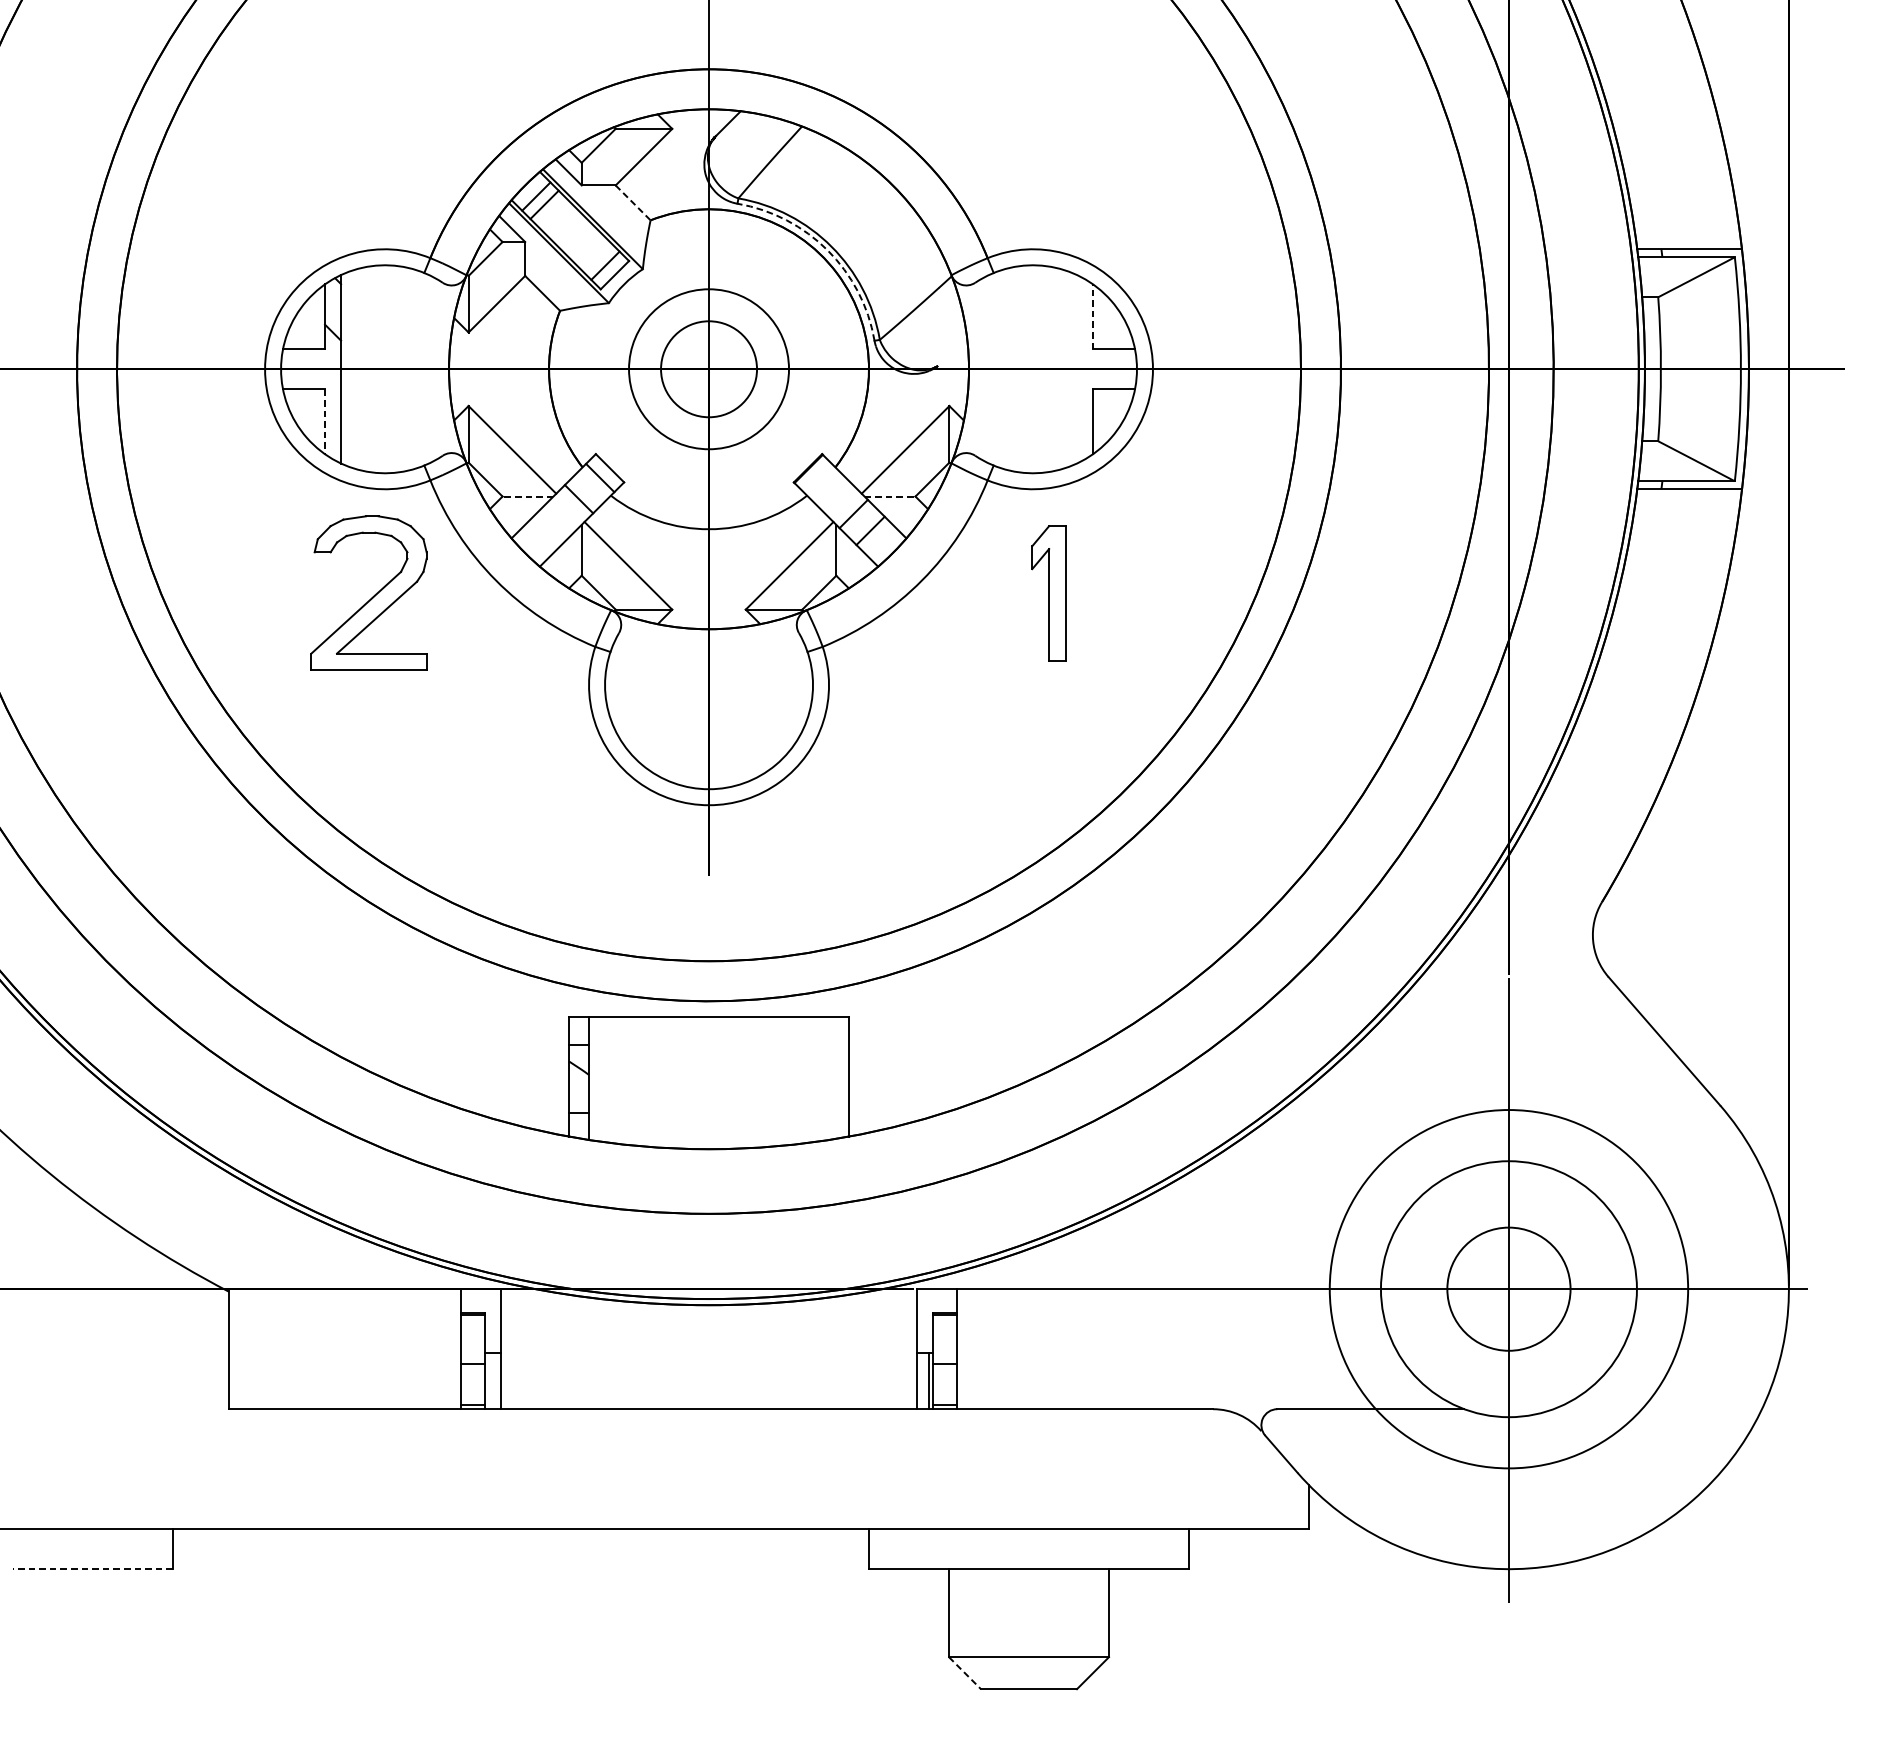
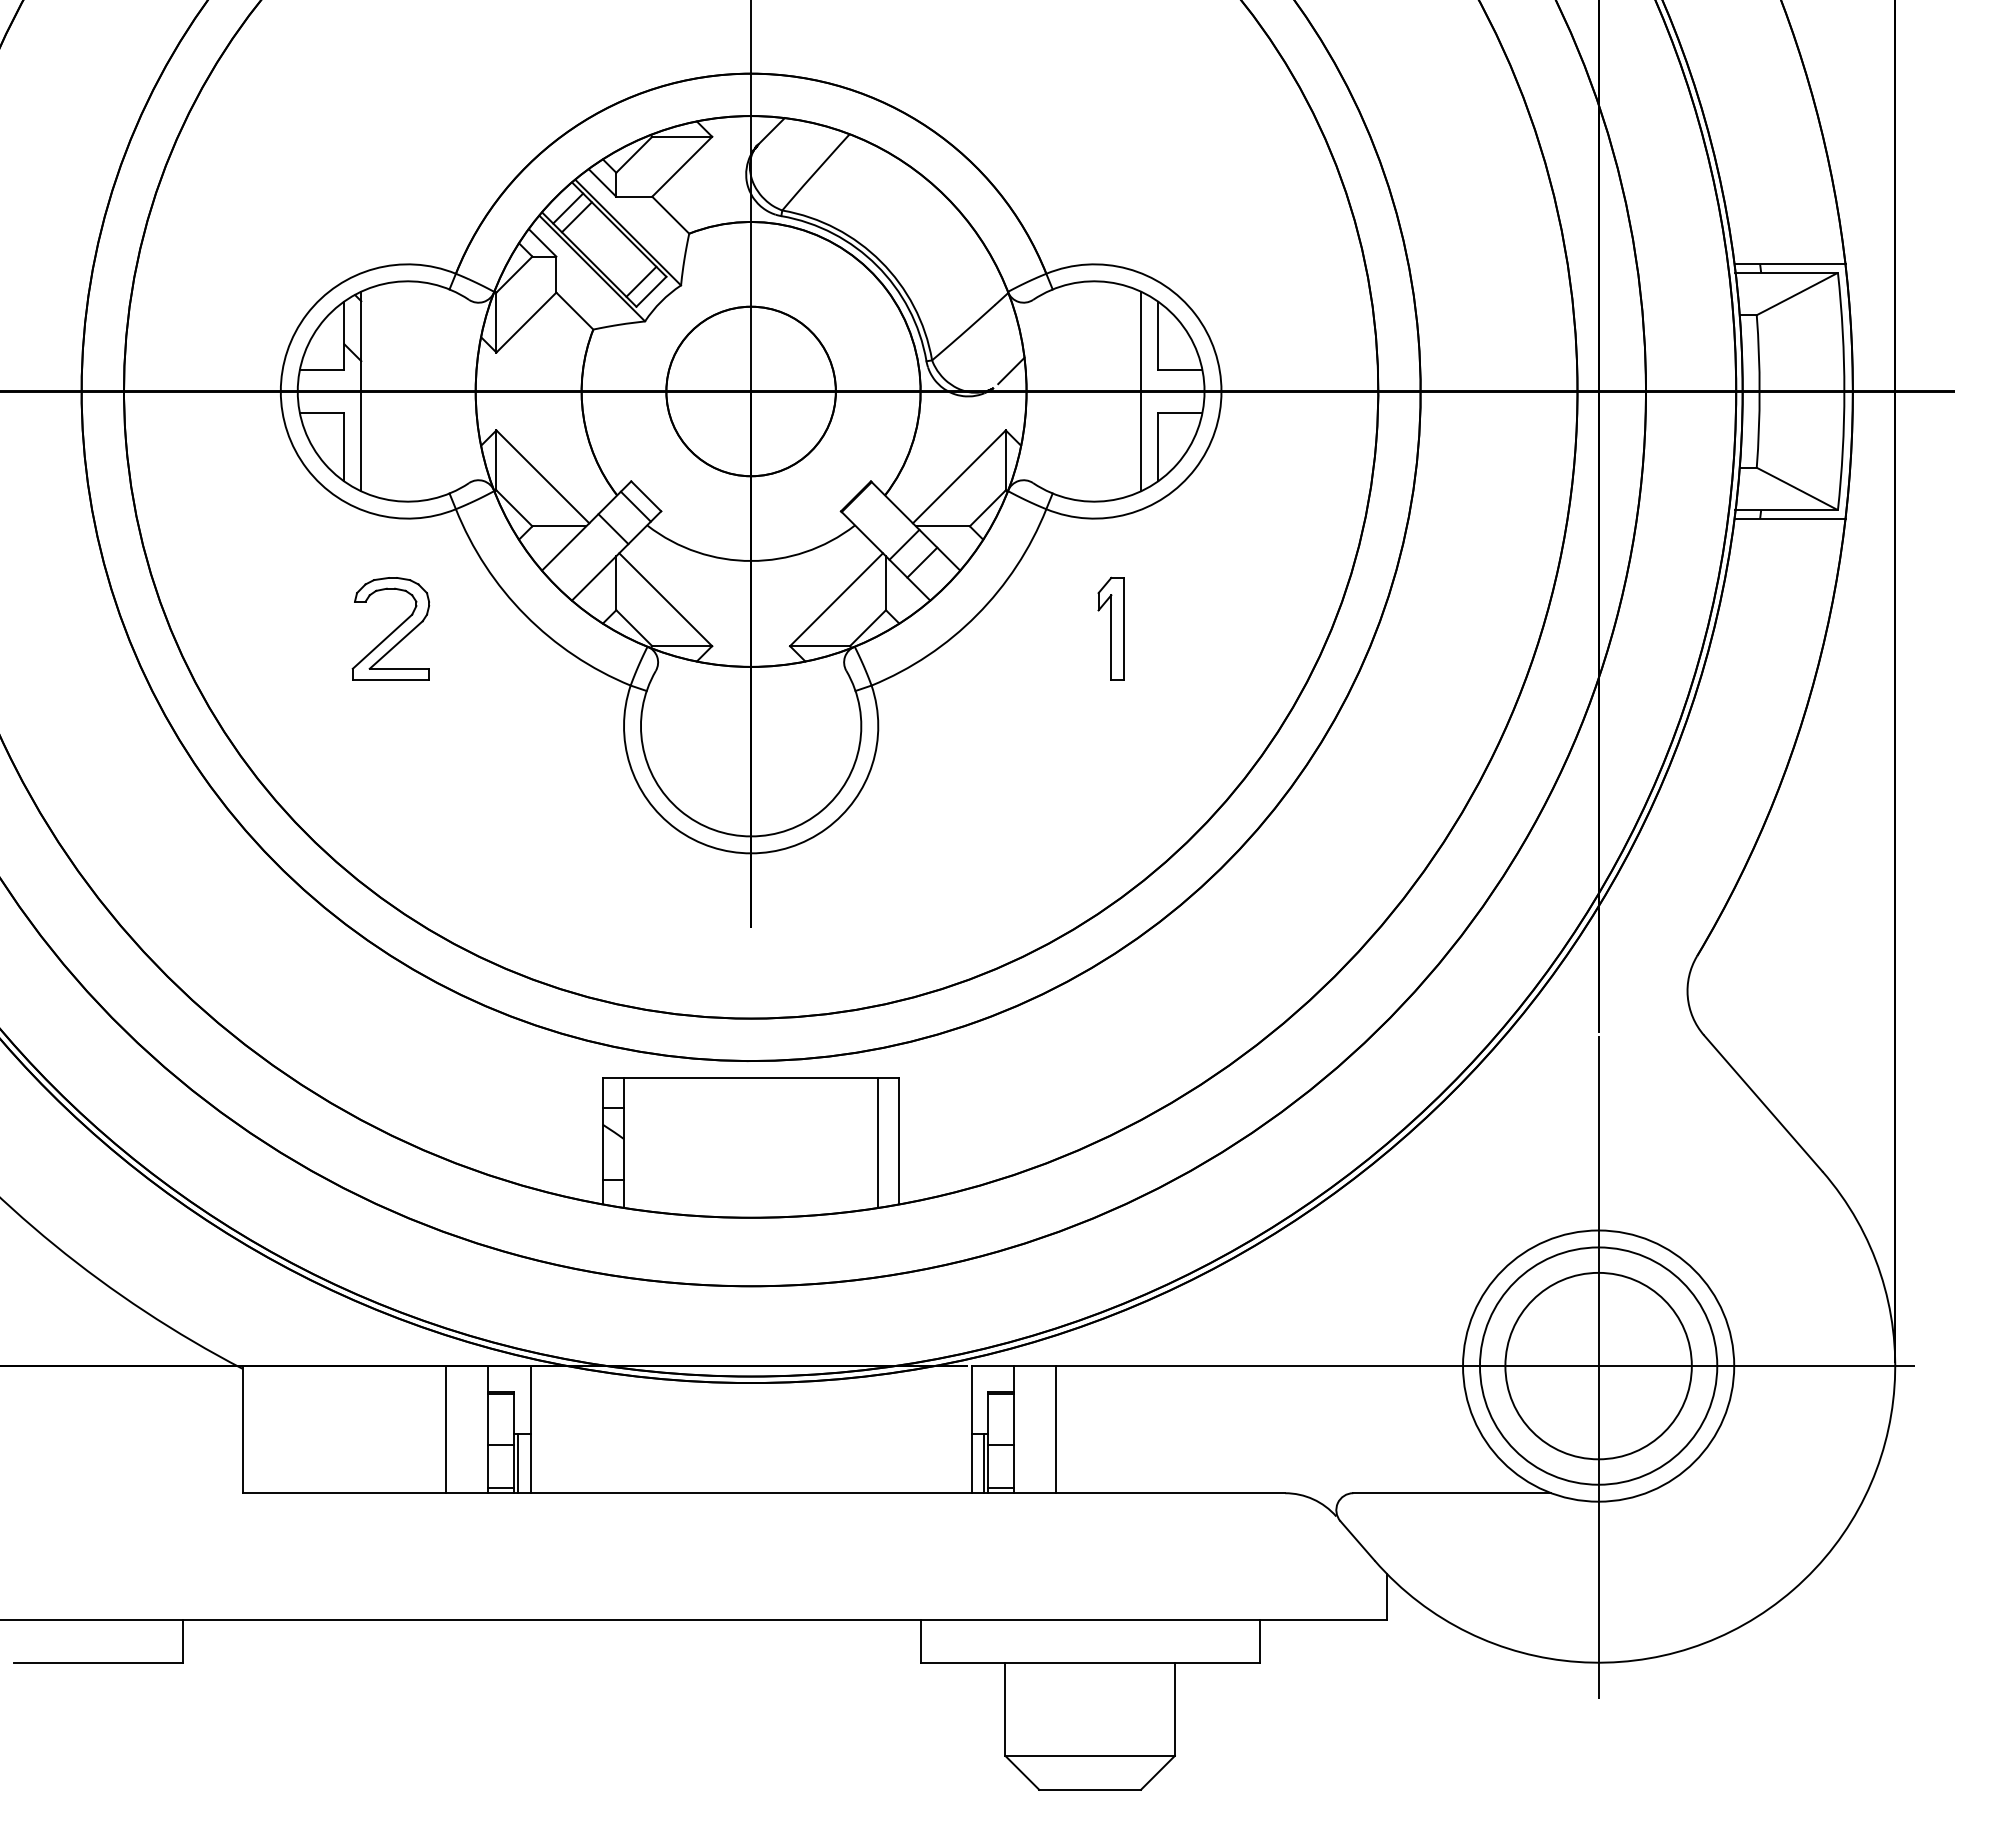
line: (633, 203) -> (671, 215), dashed -> solid
arc: (827, 250) -> (876, 265), dashed -> solid
line: (1092, 316) -> (1157, 335), dashed -> solid
line: (954, 349) -> (1011, 370), added
circle: (708, 369) -> (750, 391), size x1.67
line: (1076, 369) -> (1140, 391), added
line: (325, 422) -> (344, 447), dashed -> solid
line: (528, 496) -> (559, 526), dashed -> solid
line: (889, 496) -> (942, 526), dashed -> solid
part: (368, 592) -> (390, 628), size x0.62
part: (1048, 592) -> (1110, 628), size x0.71
line: (829, 1078) -> (878, 1142), added
circle: (1508, 1288) -> (1598, 1365), size x0.62
circle: (1508, 1288) -> (1598, 1365), size x1.43
line: (421, 1349) -> (446, 1429), added
line: (997, 1349) -> (1056, 1429), added
line: (489, 1381) -> (518, 1463), added
line: (92, 1568) -> (98, 1662), dashed -> solid
line: (965, 1672) -> (1022, 1772), dashed -> solid

